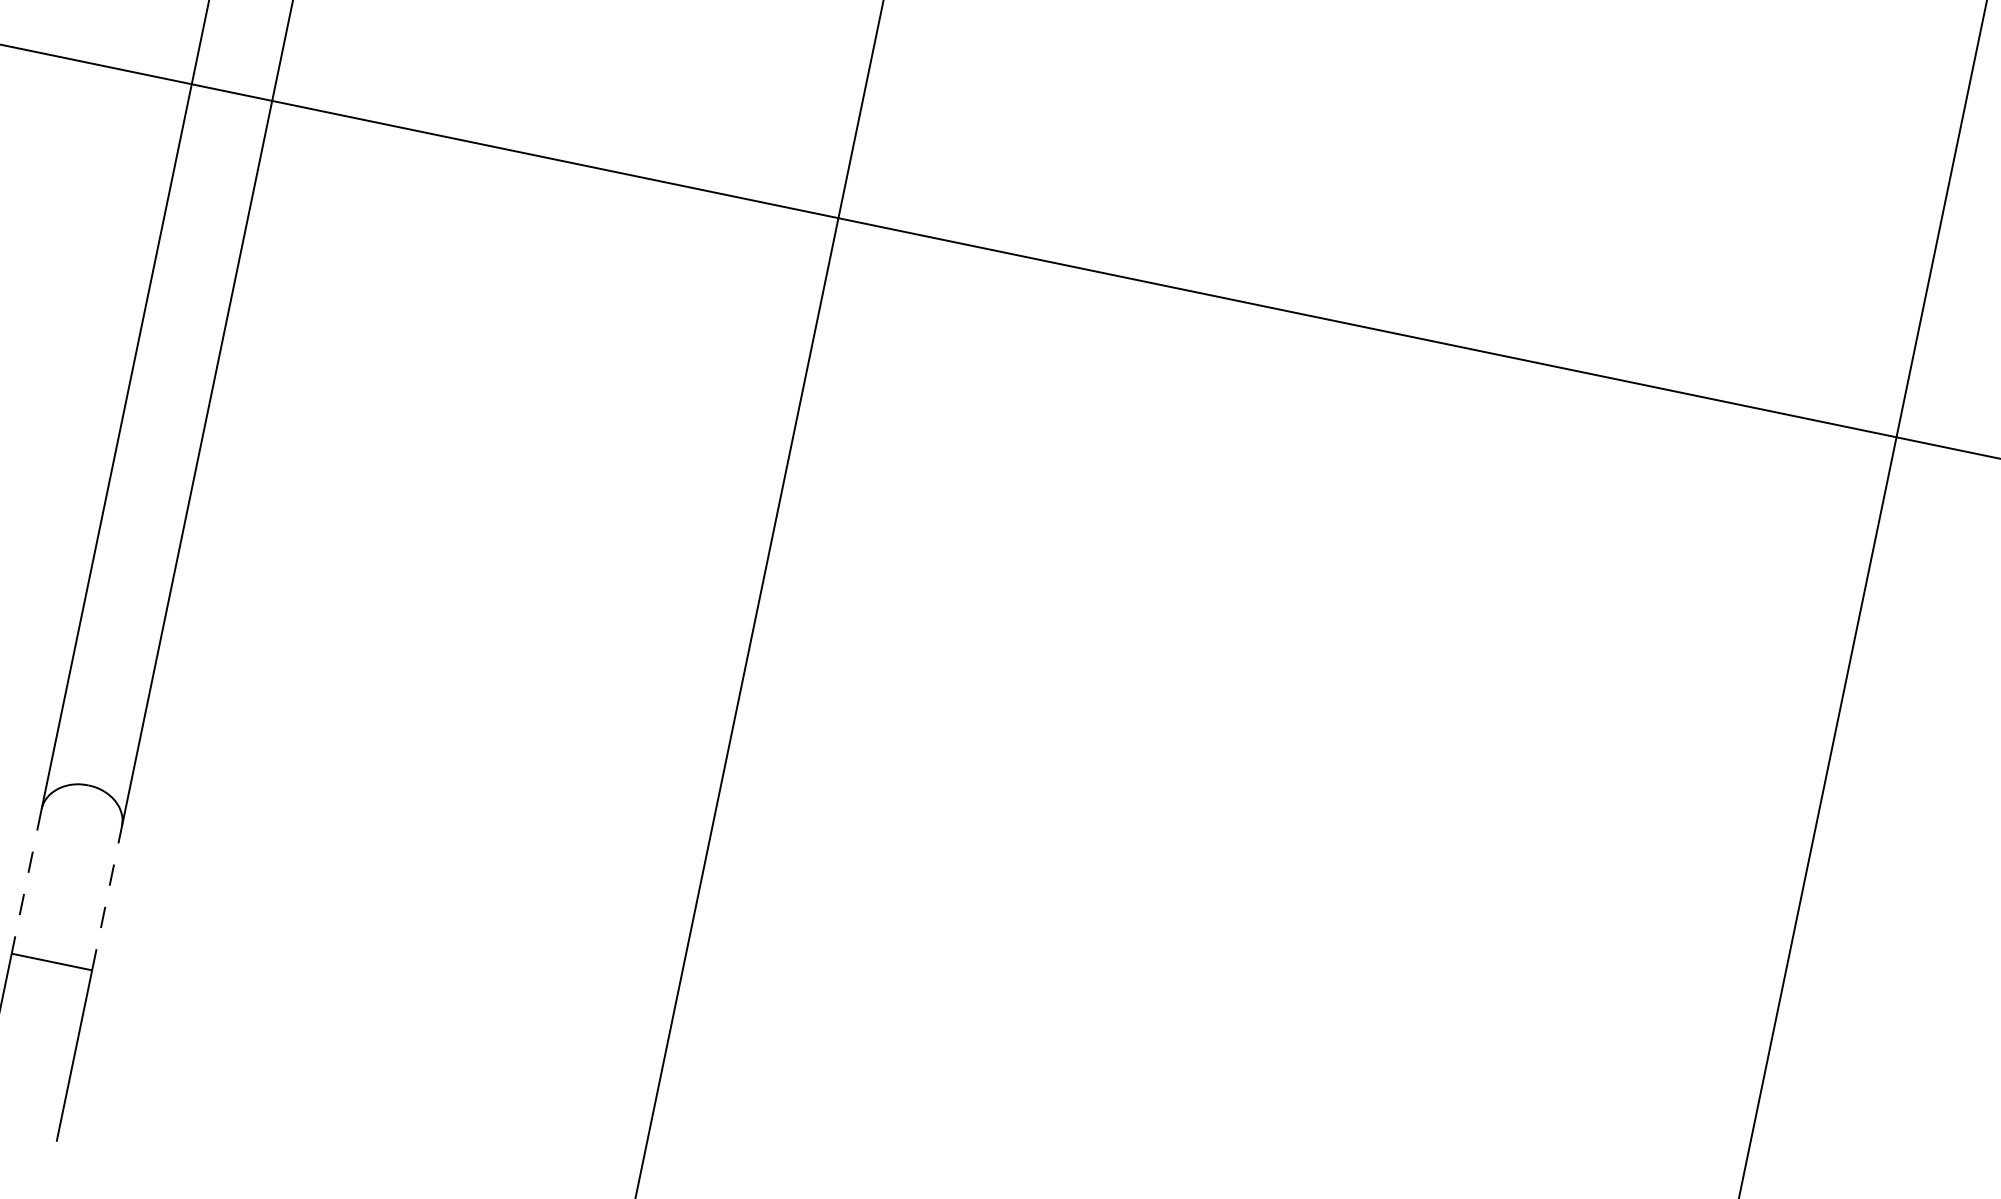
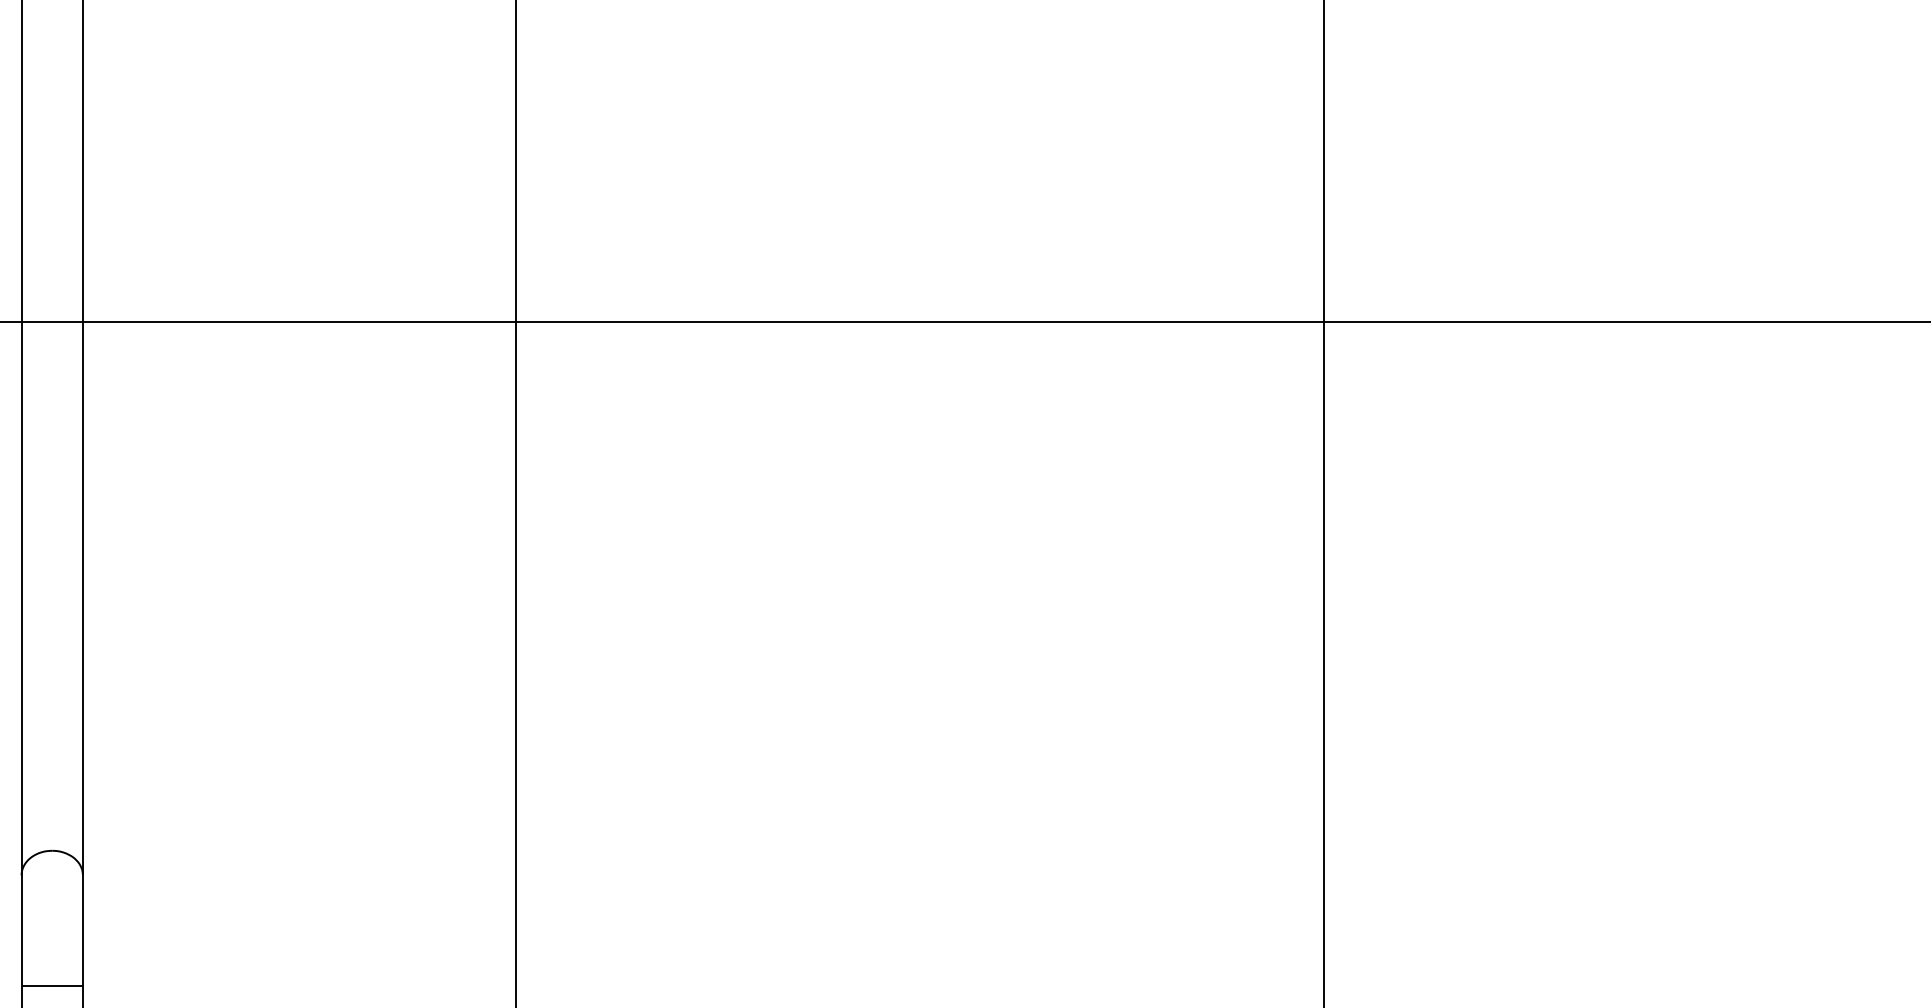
line: (26, 882) -> (21, 931), dashed -> solid
line: (107, 898) -> (83, 930), dashed -> solid

